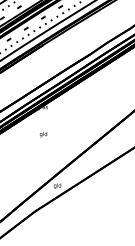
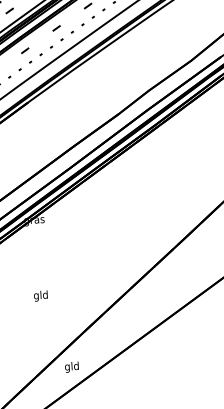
text: (43, 134) -> (40, 296), moved

